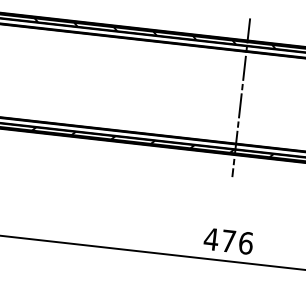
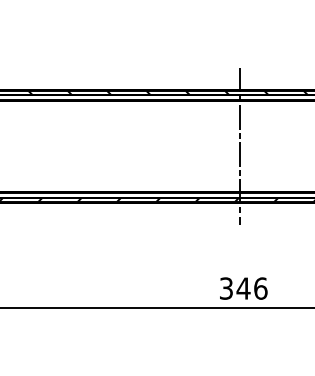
text: (219, 240) -> (234, 288), 476 -> 346

